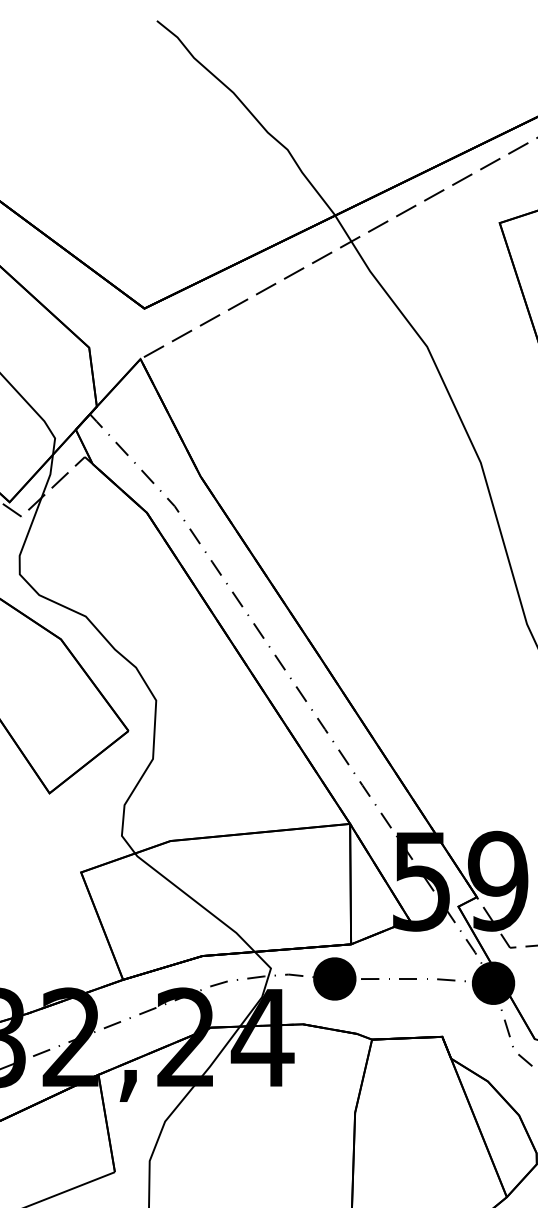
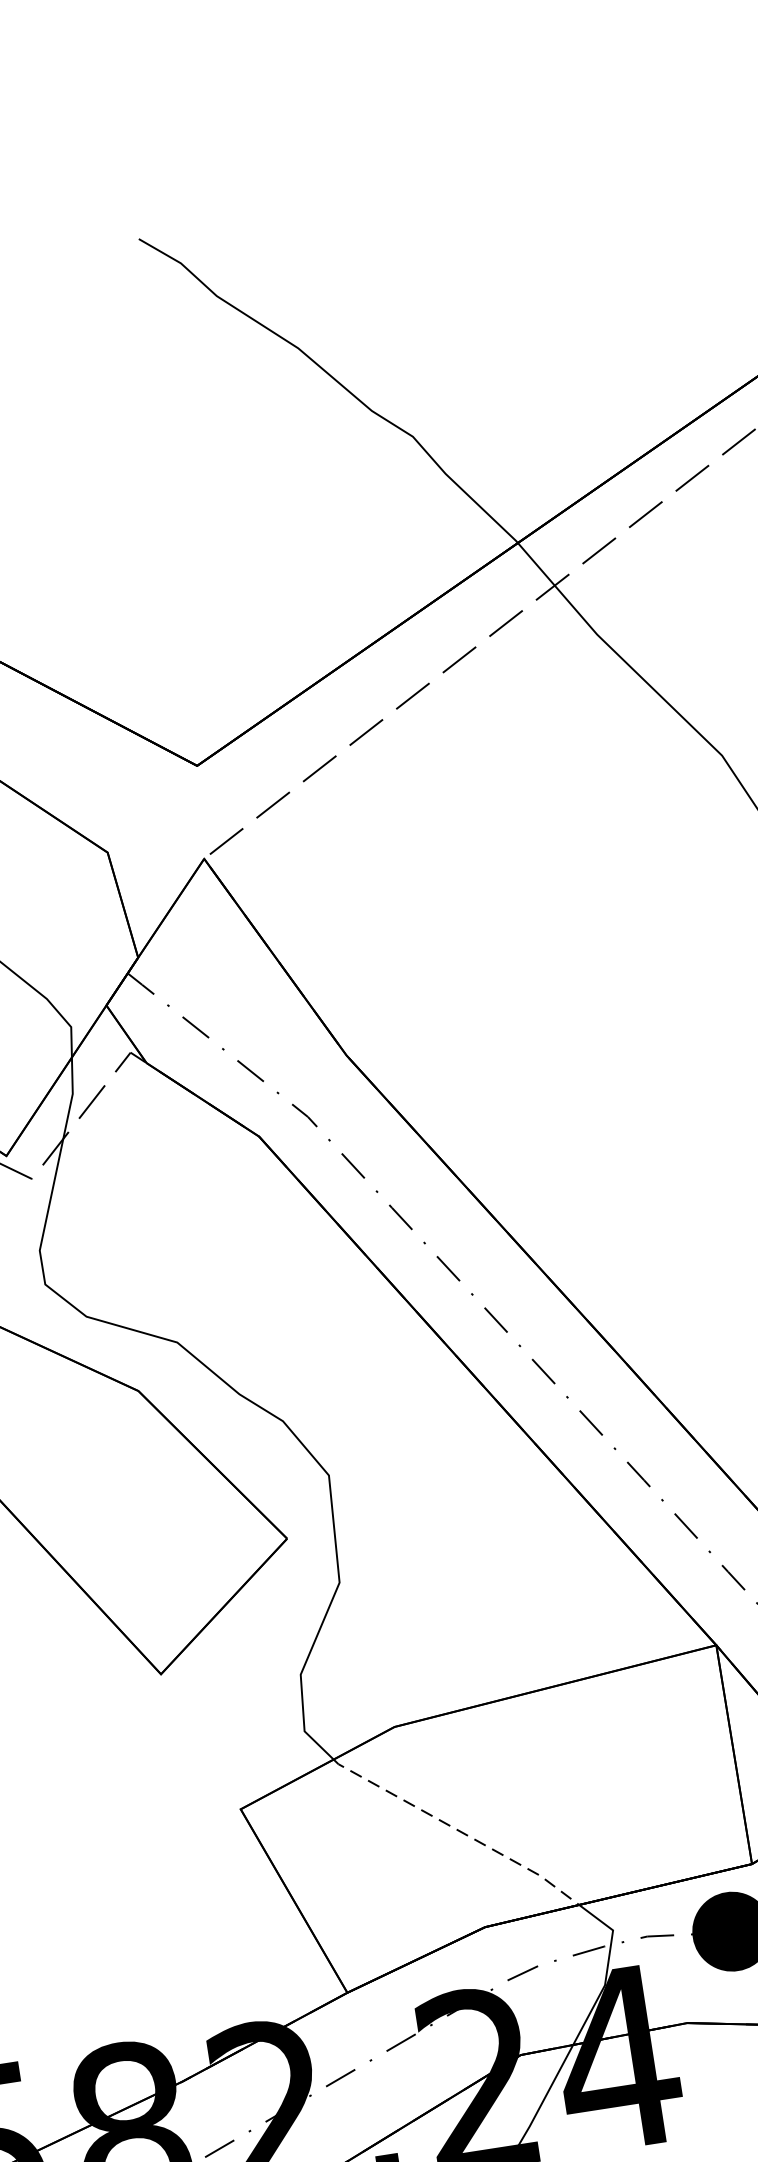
line: (196, 901) -> (458, 1829), solid -> dashed

